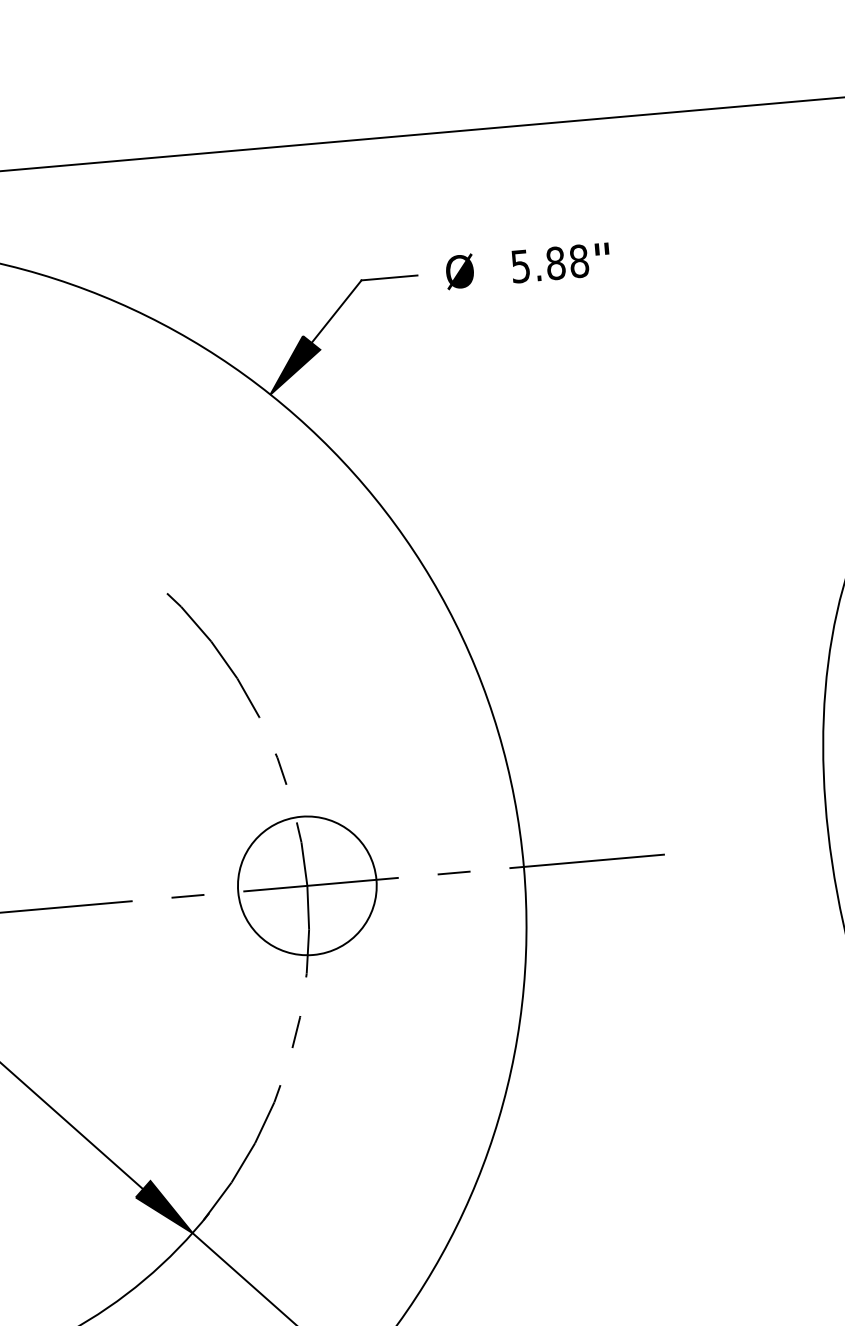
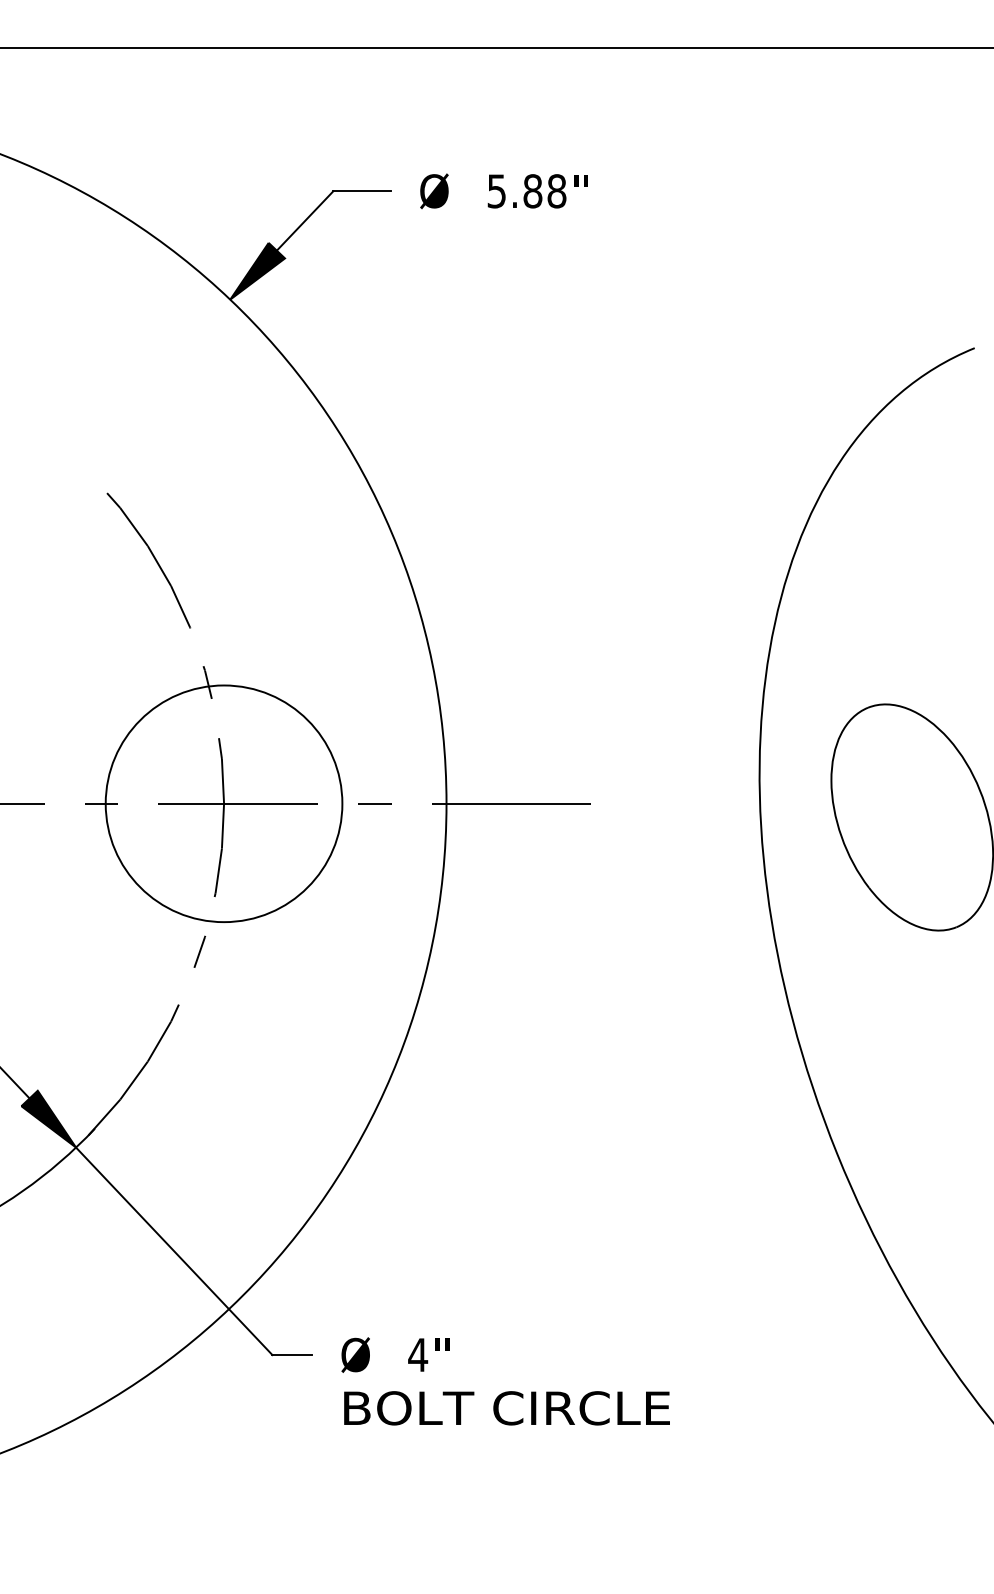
circle: (306, 885) -> (223, 803), size x1.67

